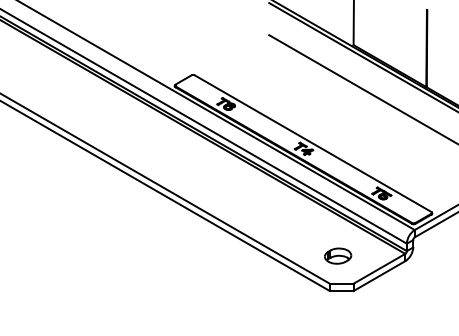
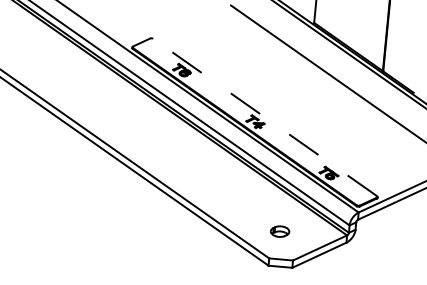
line: (313, 143) -> (265, 117), solid -> dashed
part: (338, 255) -> (280, 231), size x0.7

